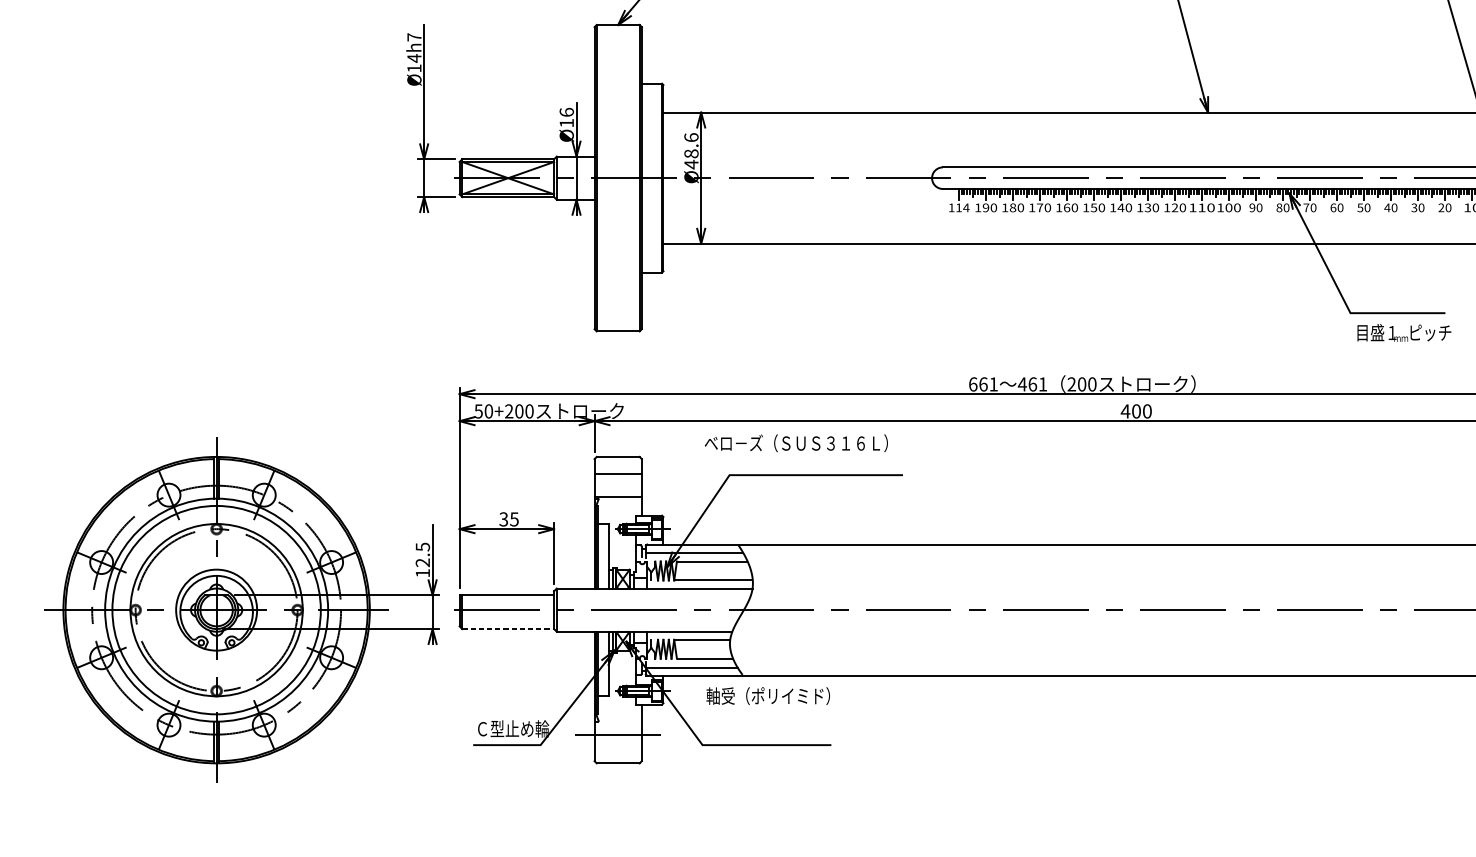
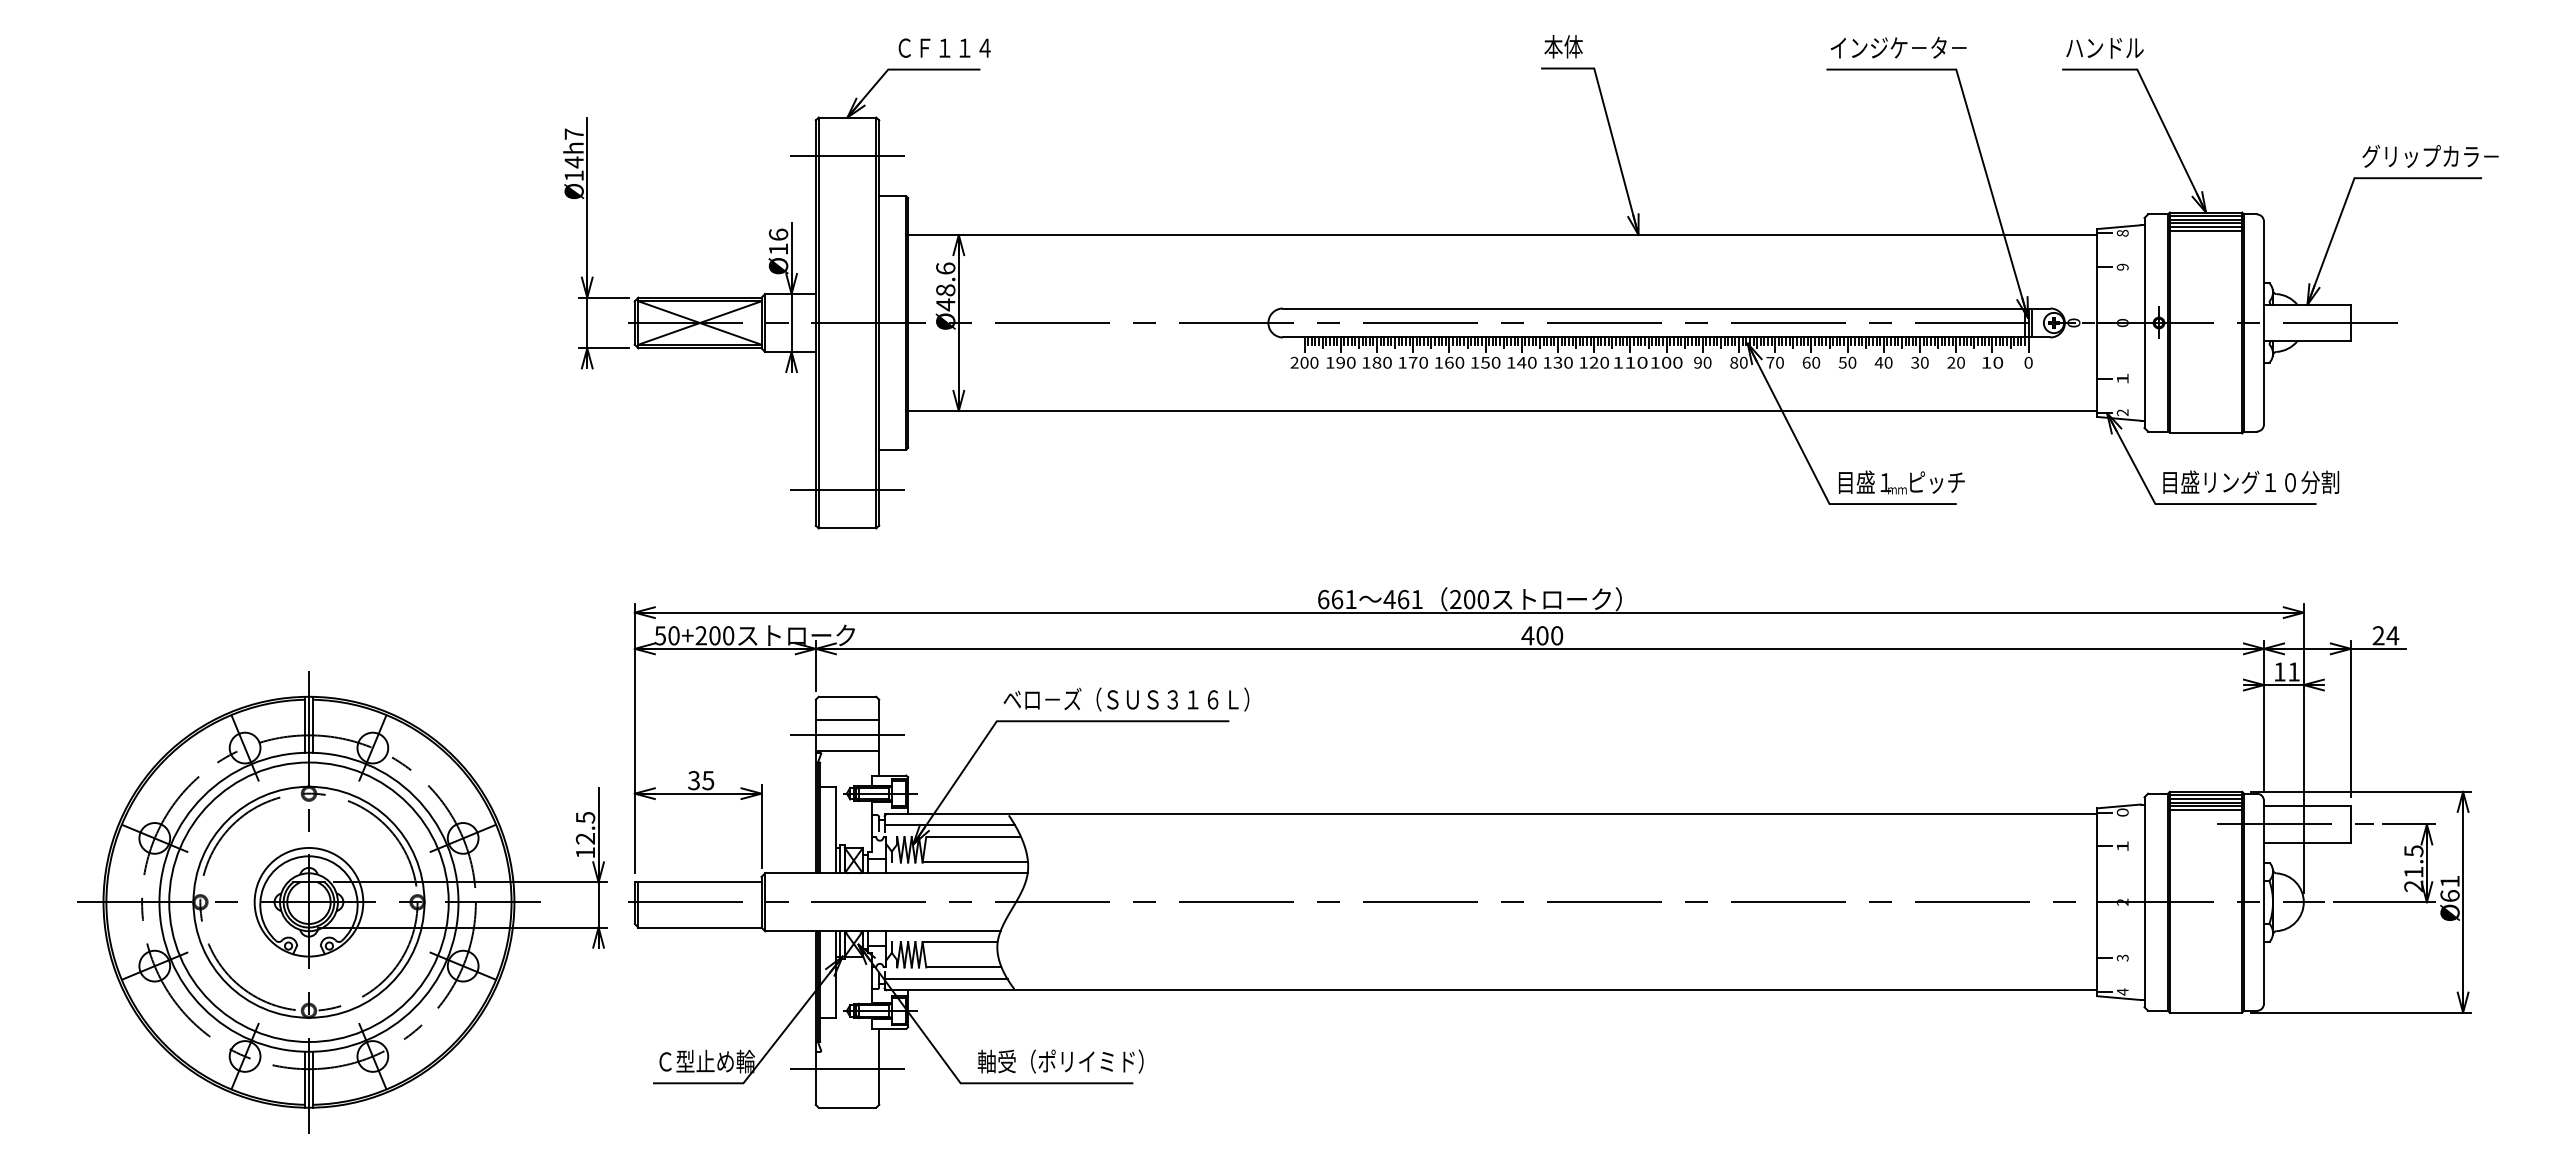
line: (618, 54) -> (847, 156), added
text: (958, 207) -> (1304, 362), 114 -> 200
line: (618, 302) -> (847, 489), added
text: (1404, 332) -> (1901, 482), moved
text: (796, 443) -> (1126, 699), moved
line: (618, 485) -> (847, 735), added
line: (507, 628) -> (699, 927), dashed -> solid
text: (768, 696) -> (1060, 1061), moved

